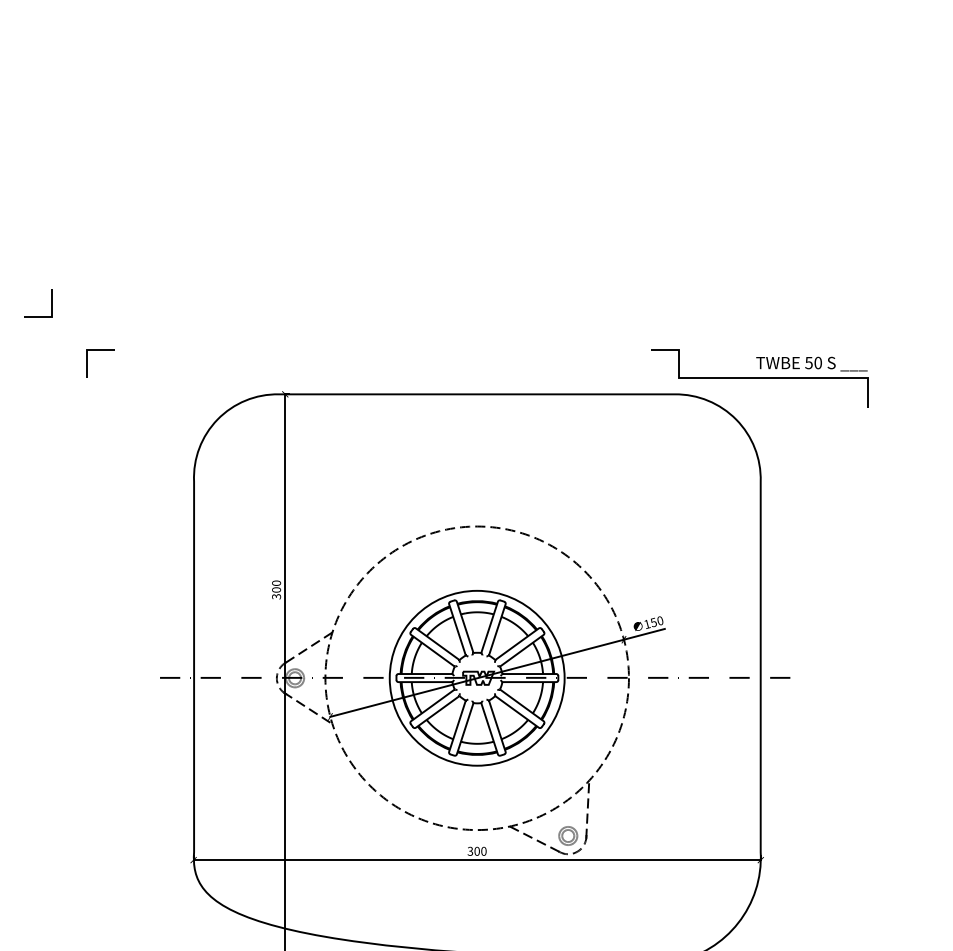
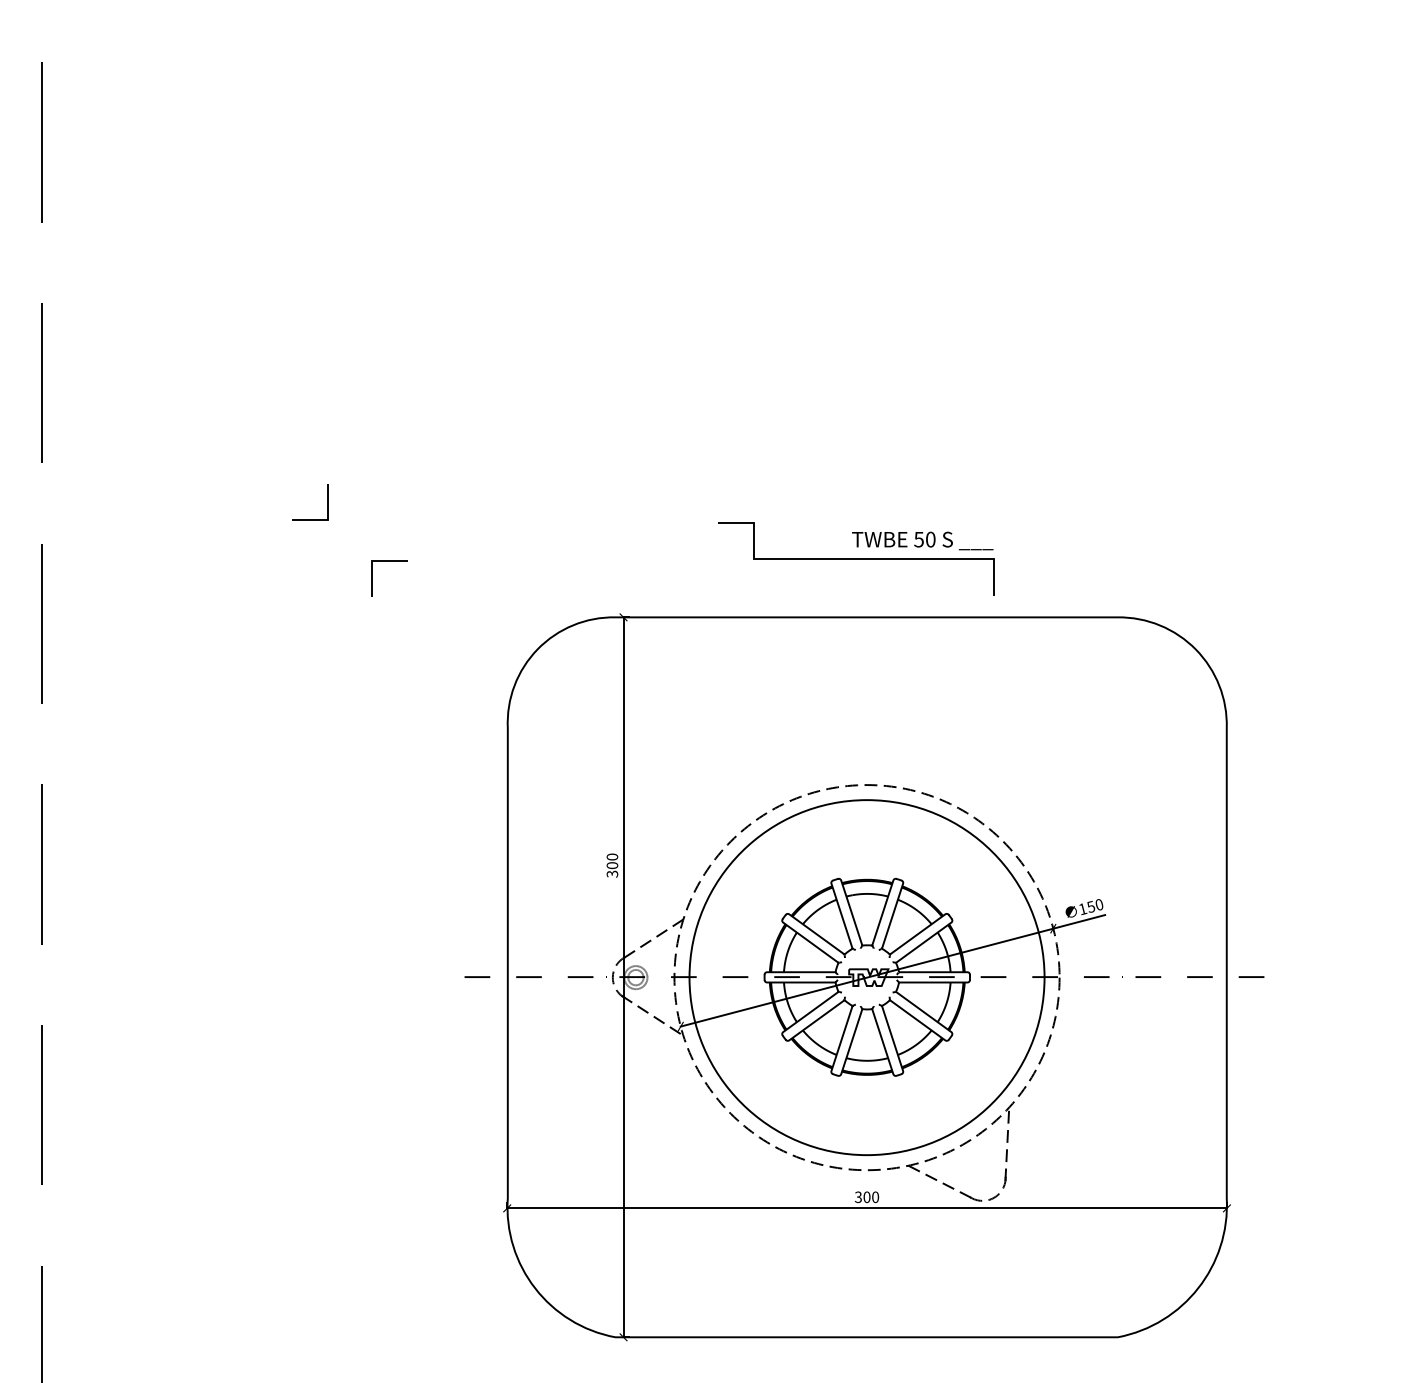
part: (759, 377) -> (856, 558), moved
circle: (476, 678) -> (866, 977), size x1.6
part: (568, 835) -> (982, 1177), removed

